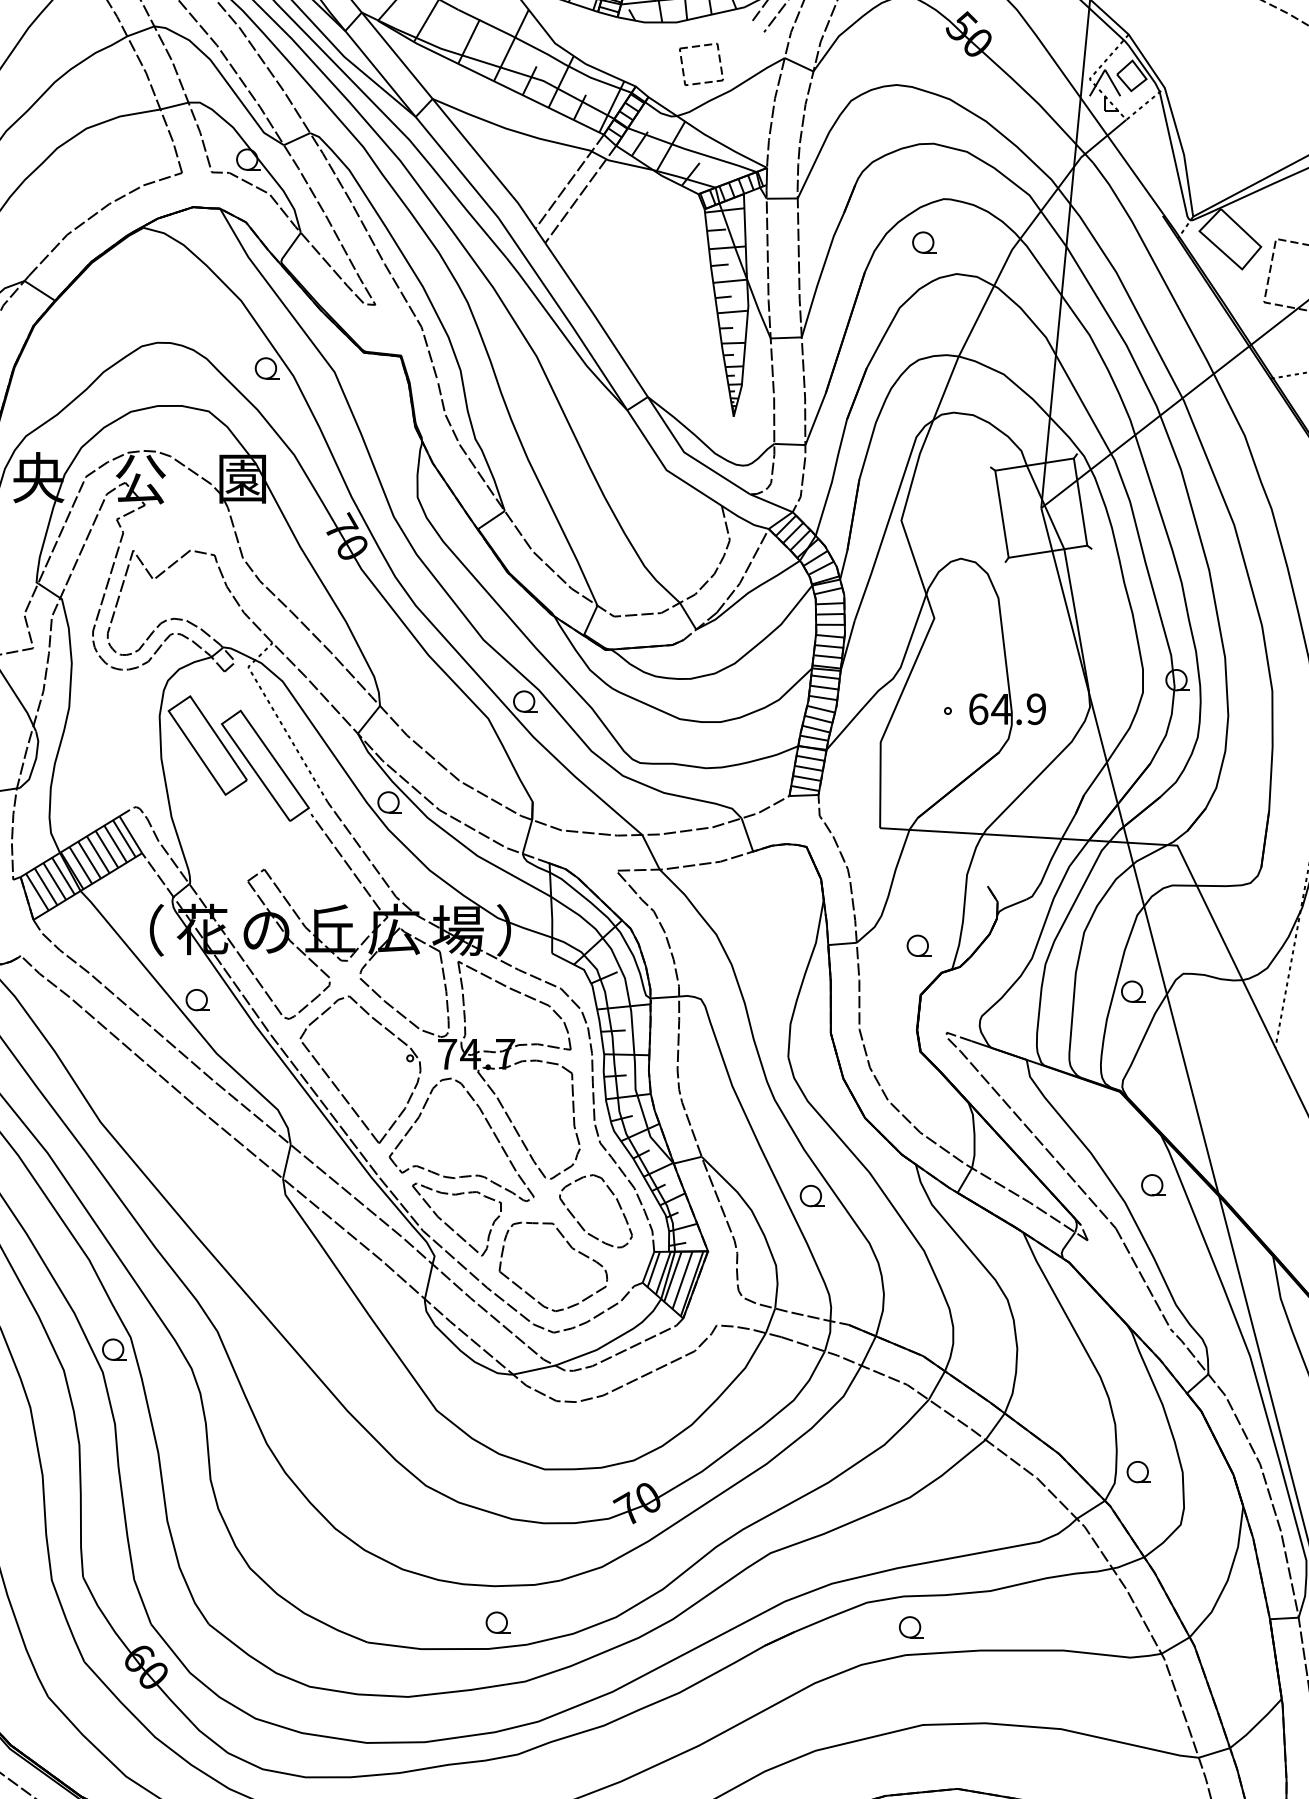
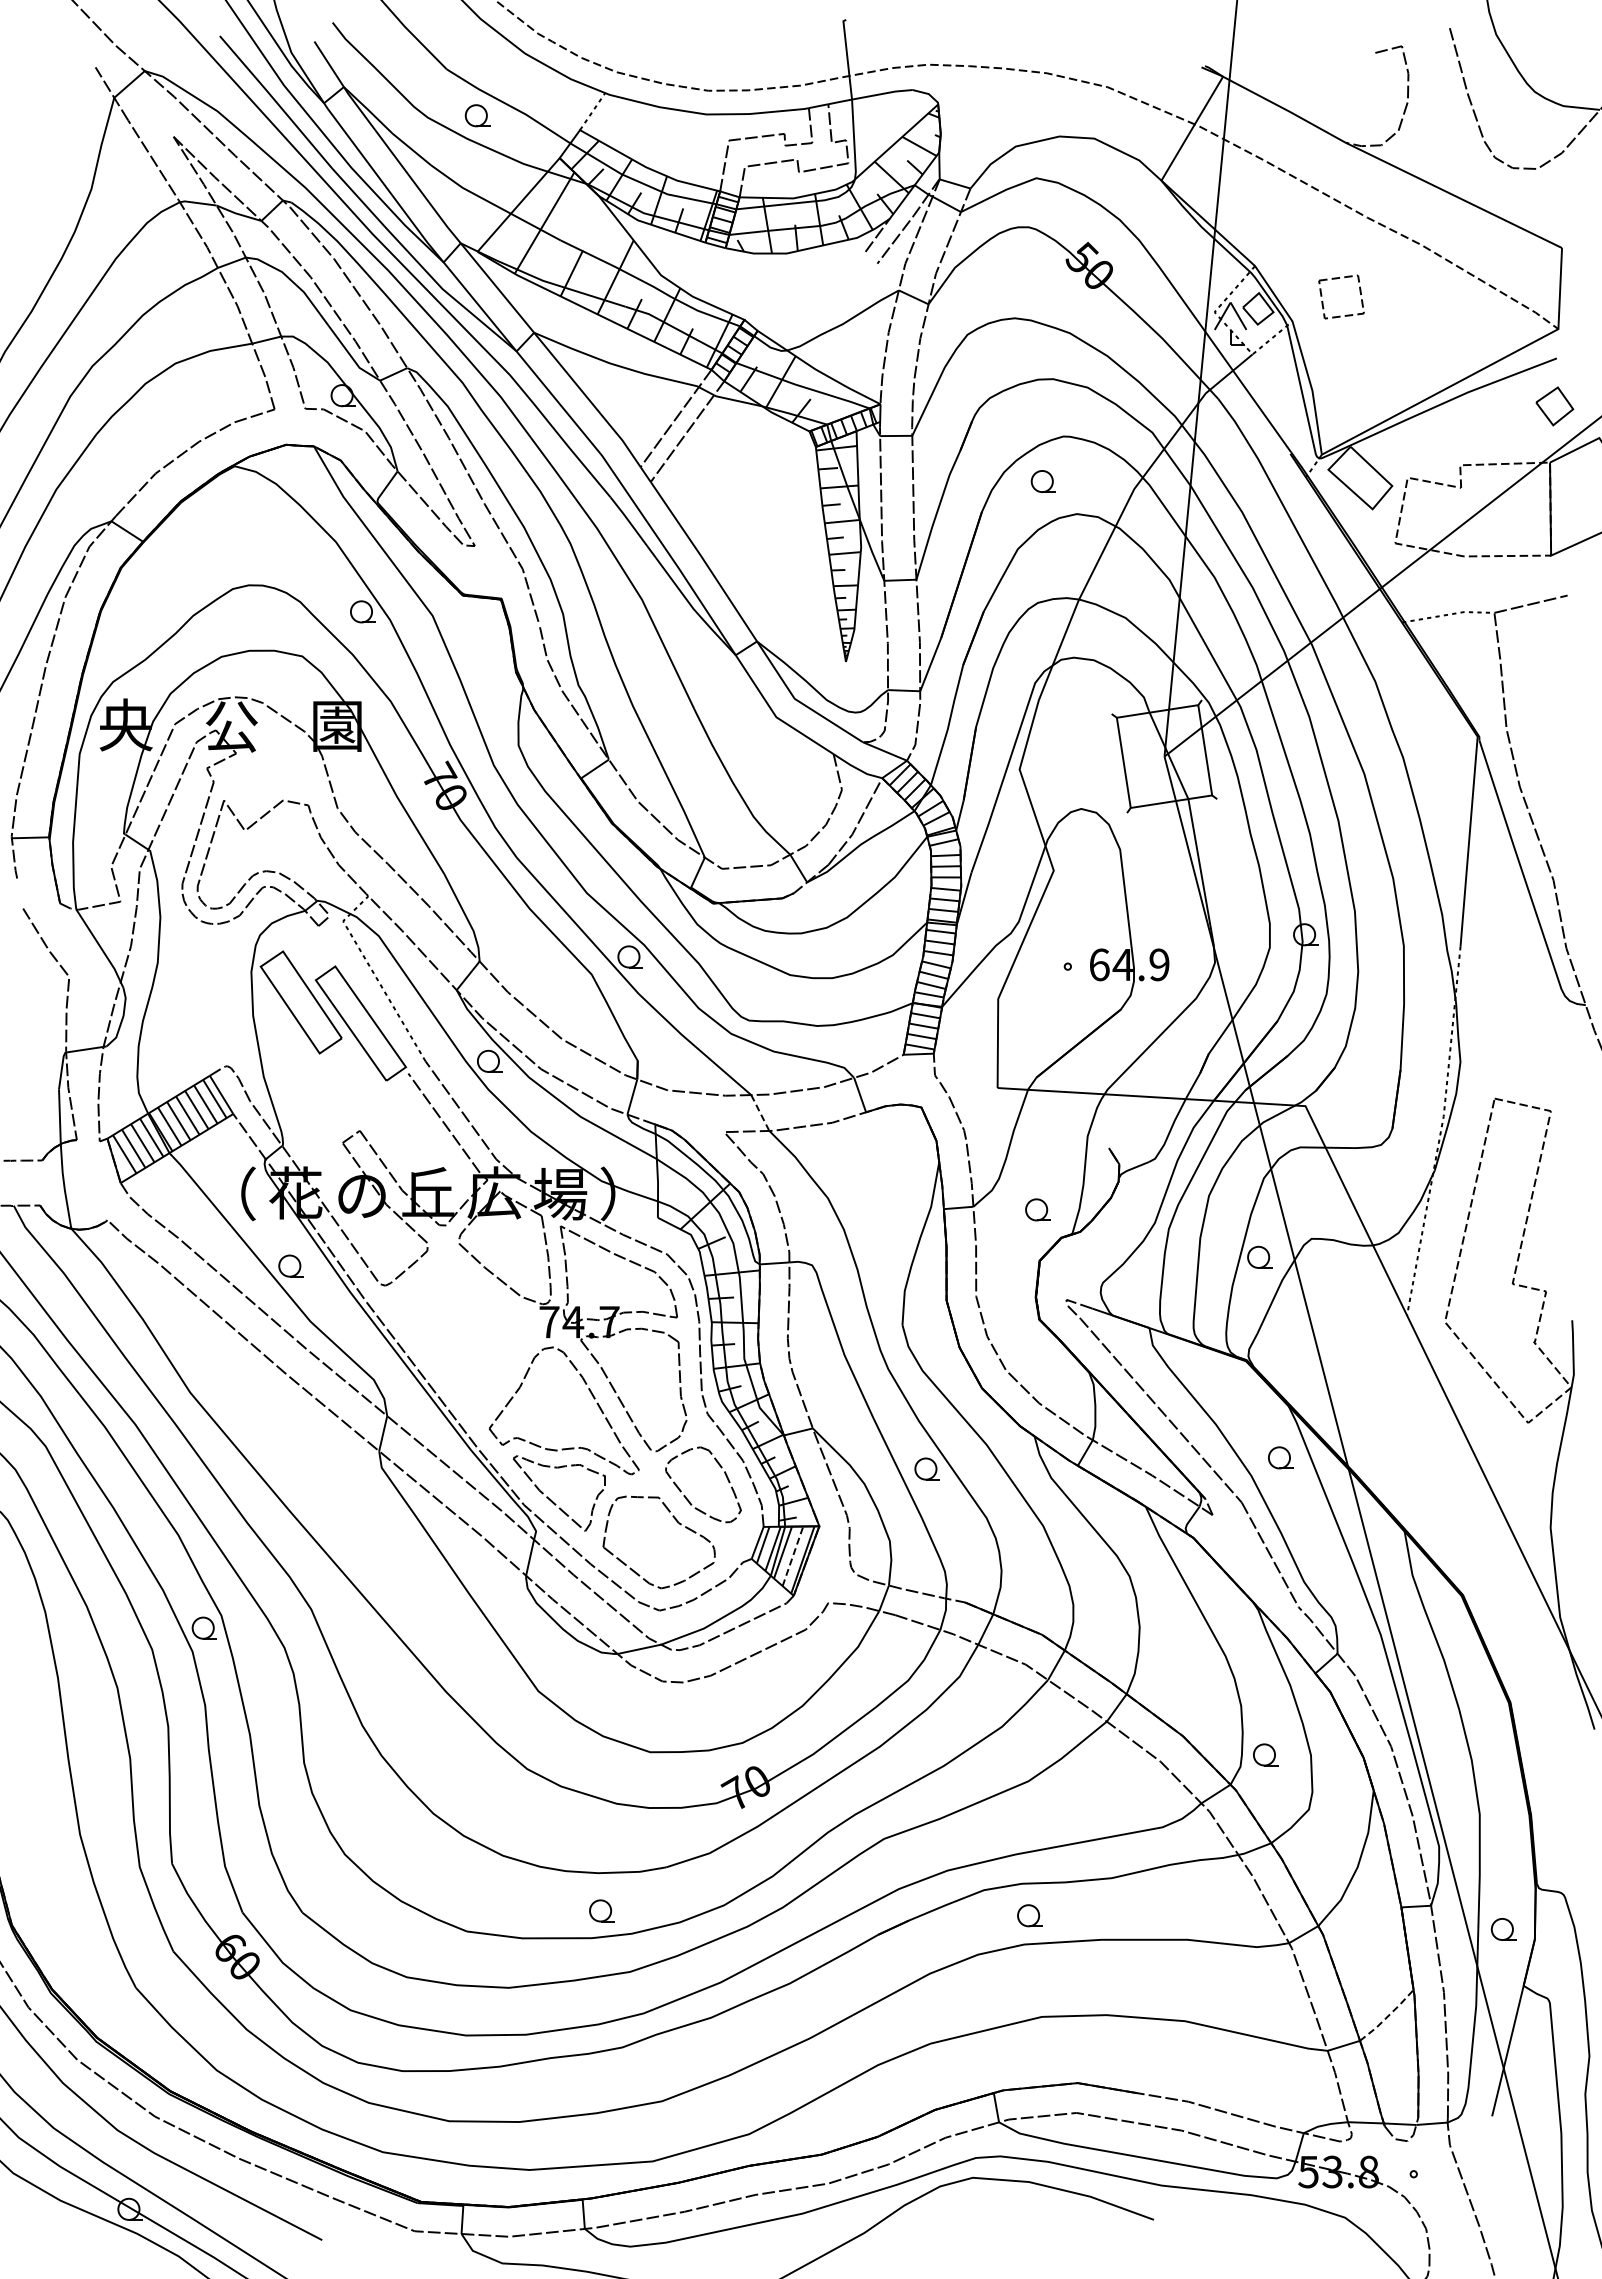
part: (697, 47) -> (1337, 279), moved
line: (651, 852) -> (760, 1113), solid -> dashed
part: (336, 1085) -> (434, 1354), removed
line: (682, 1280) -> (792, 1556), solid -> dashed
line: (1256, 1724) -> (1387, 2016), solid -> dashed

